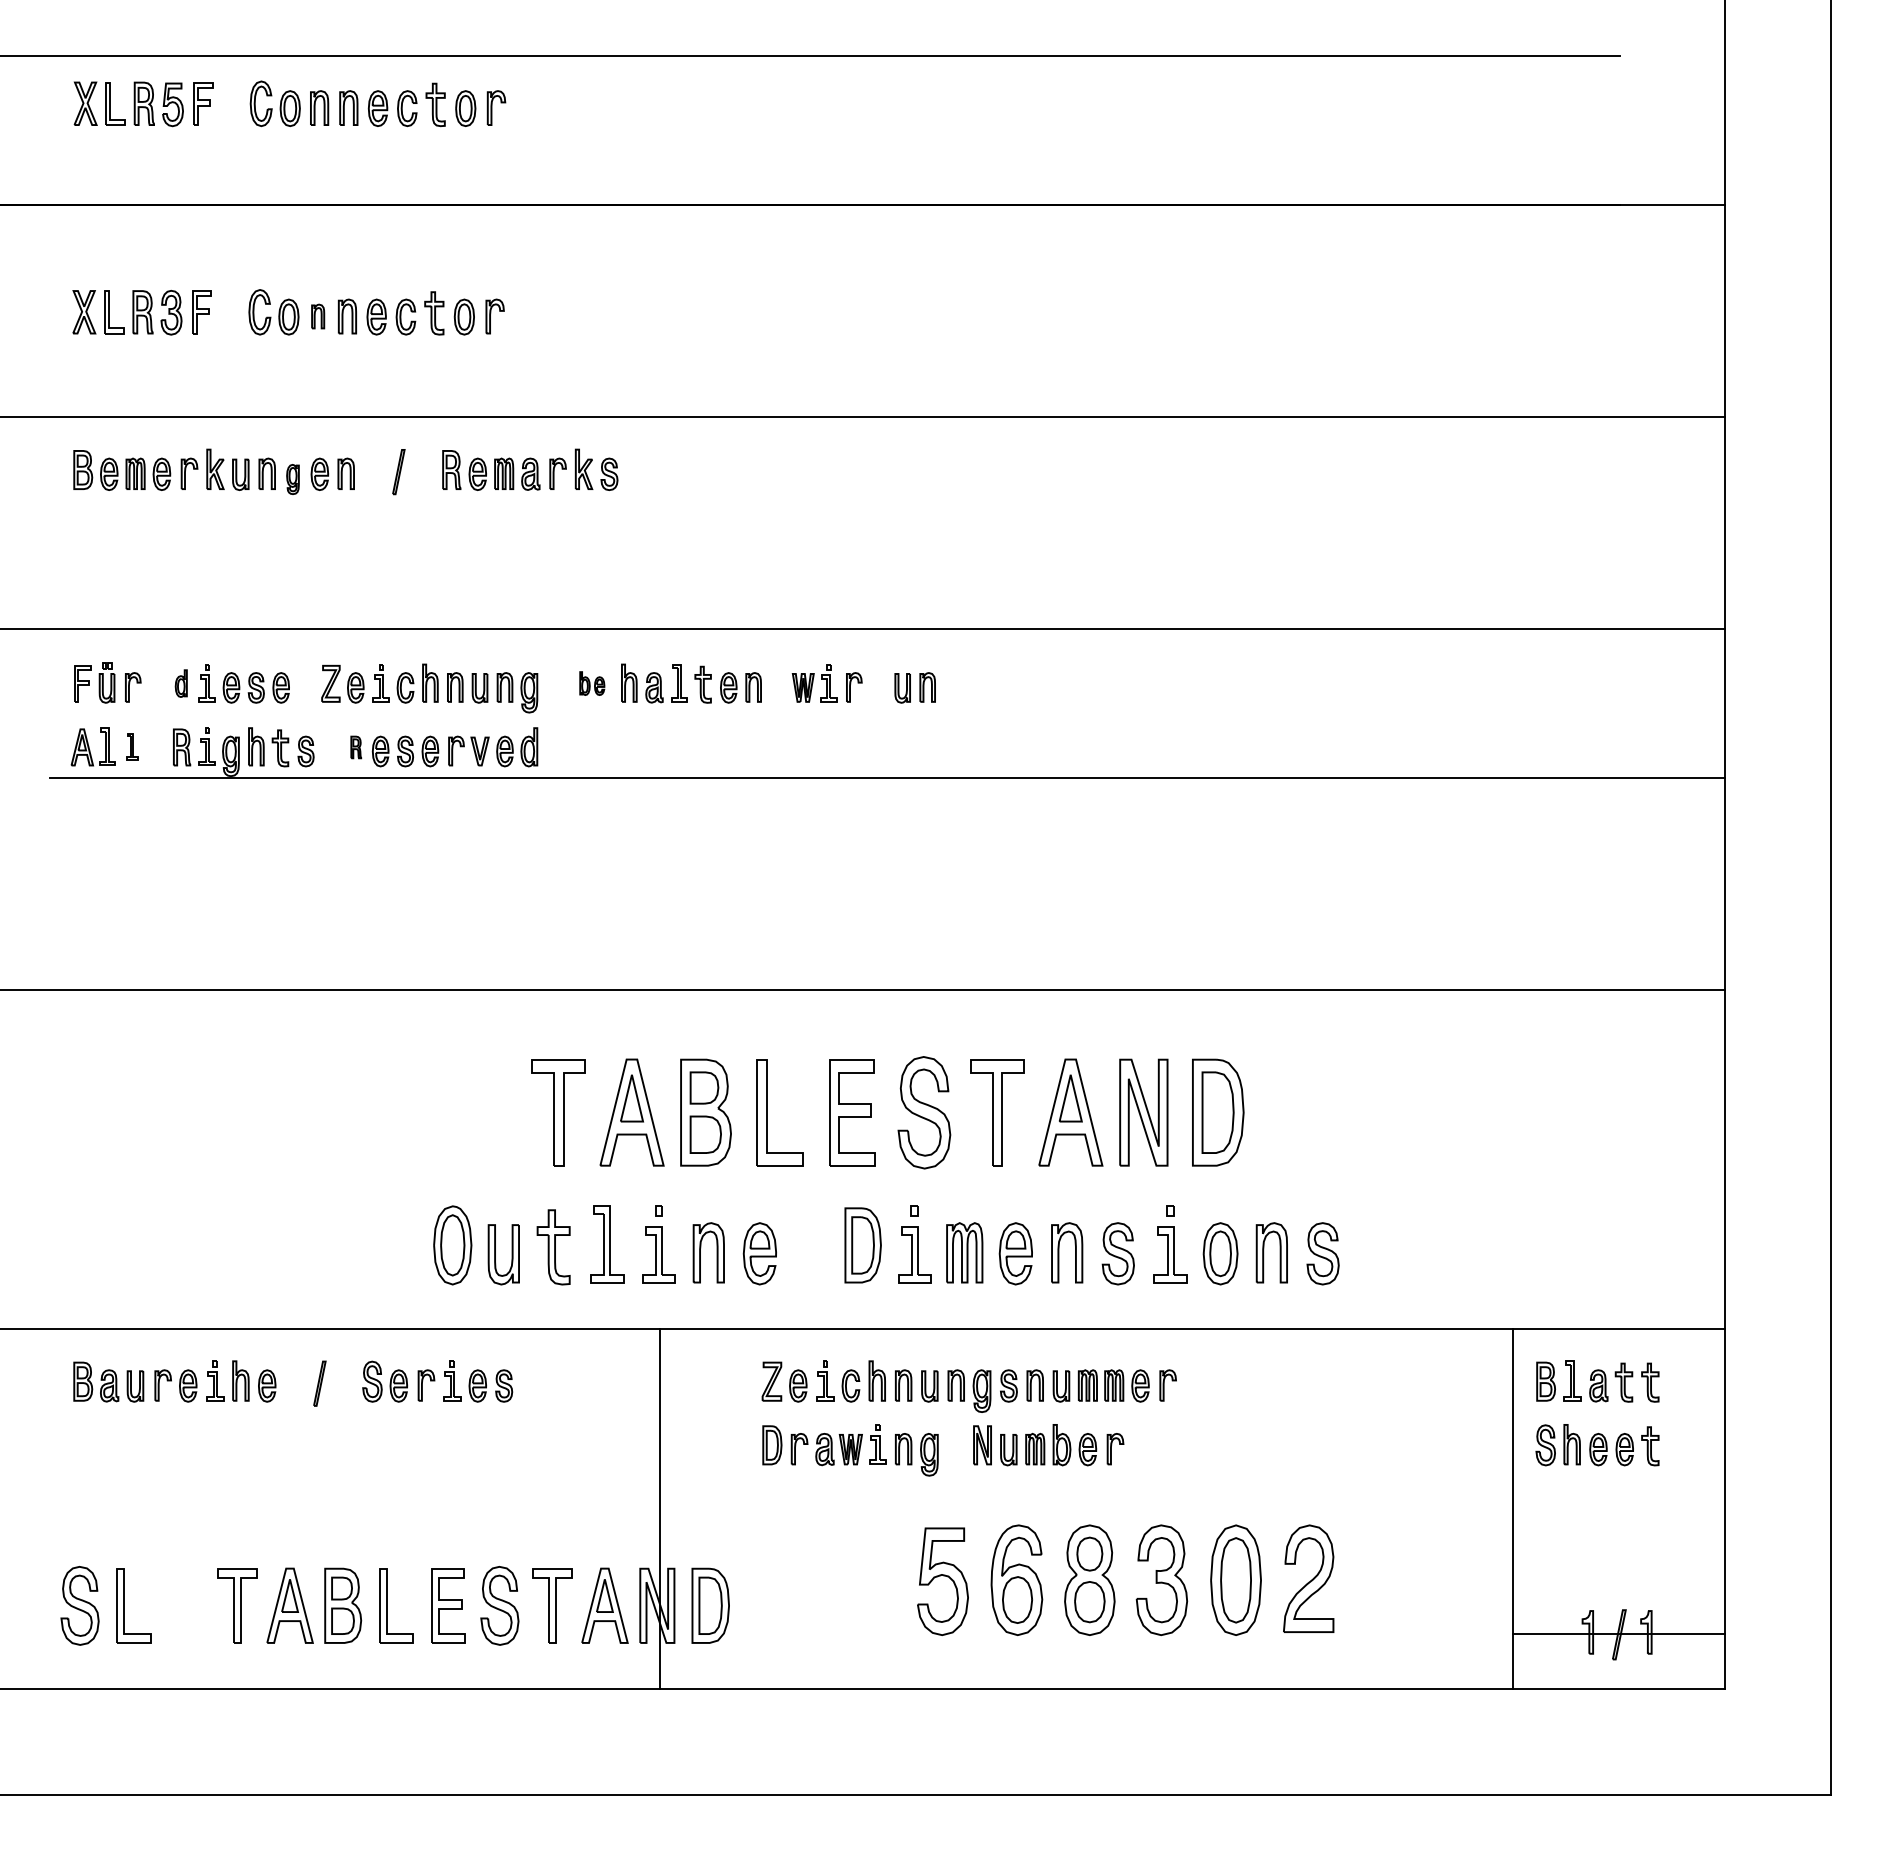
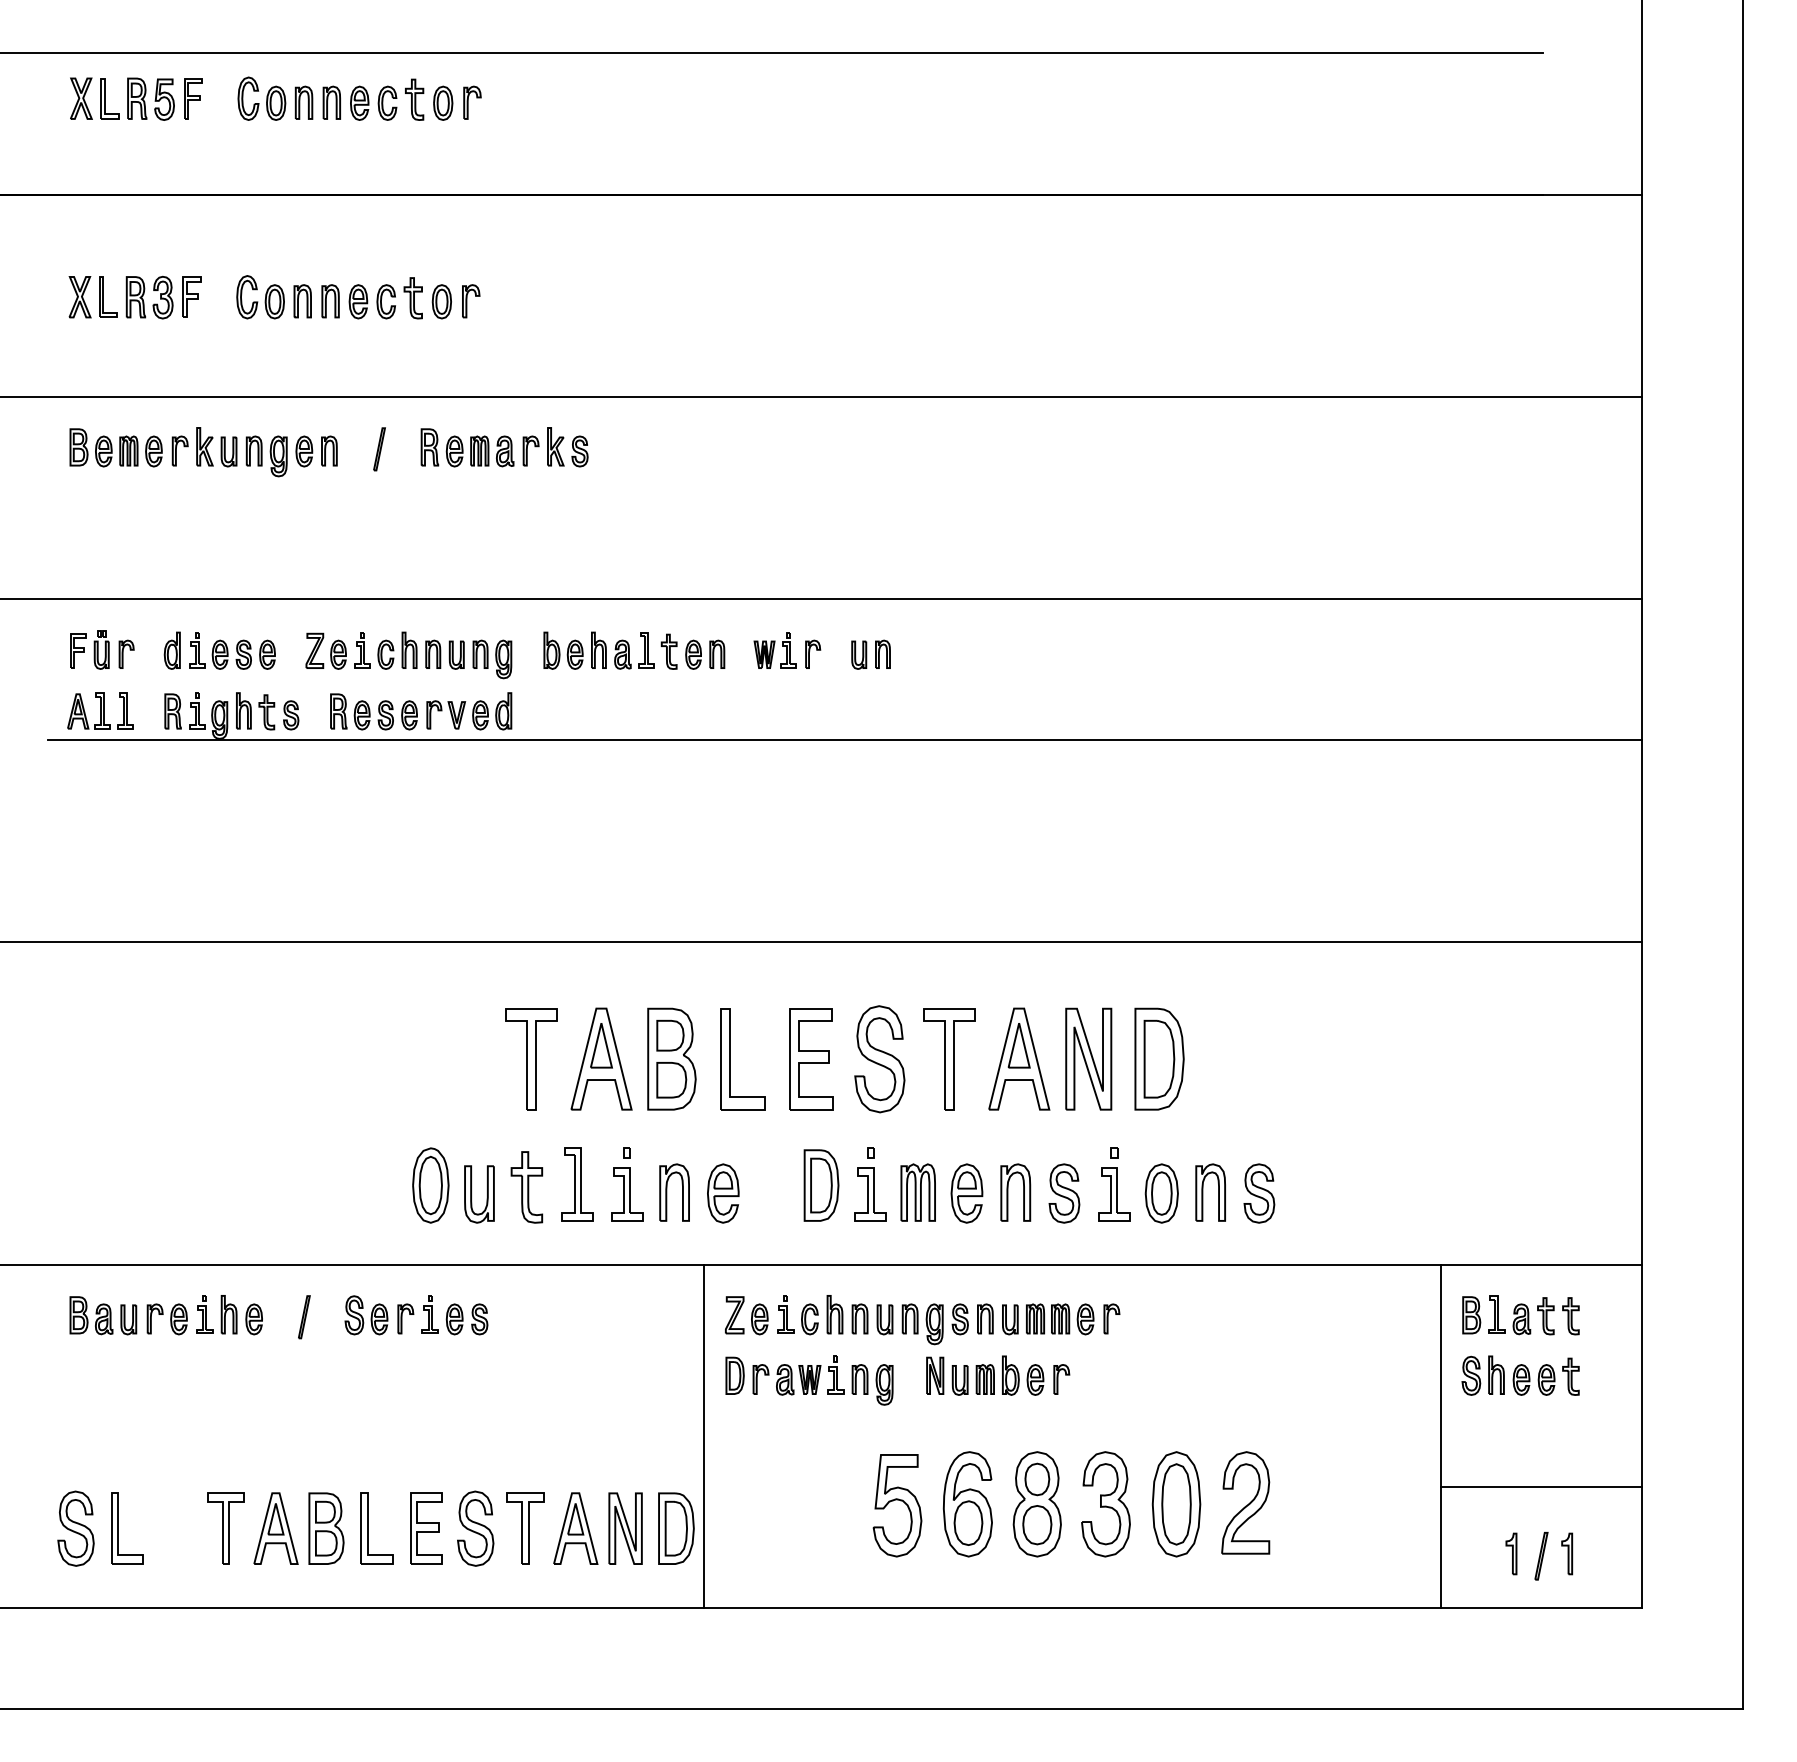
part: (317, 316) -> (302, 301), size x1.43
part: (292, 479) -> (278, 456), size x1.43
part: (181, 683) -> (172, 650), size x1.43
part: (592, 683) -> (563, 650), size x1.67
part: (131, 746) -> (125, 710), size x1.43
part: (356, 747) -> (339, 711), size x1.67
line: (660, 1508) -> (703, 1436), moved
line: (1619, 1634) -> (1541, 1487), moved

